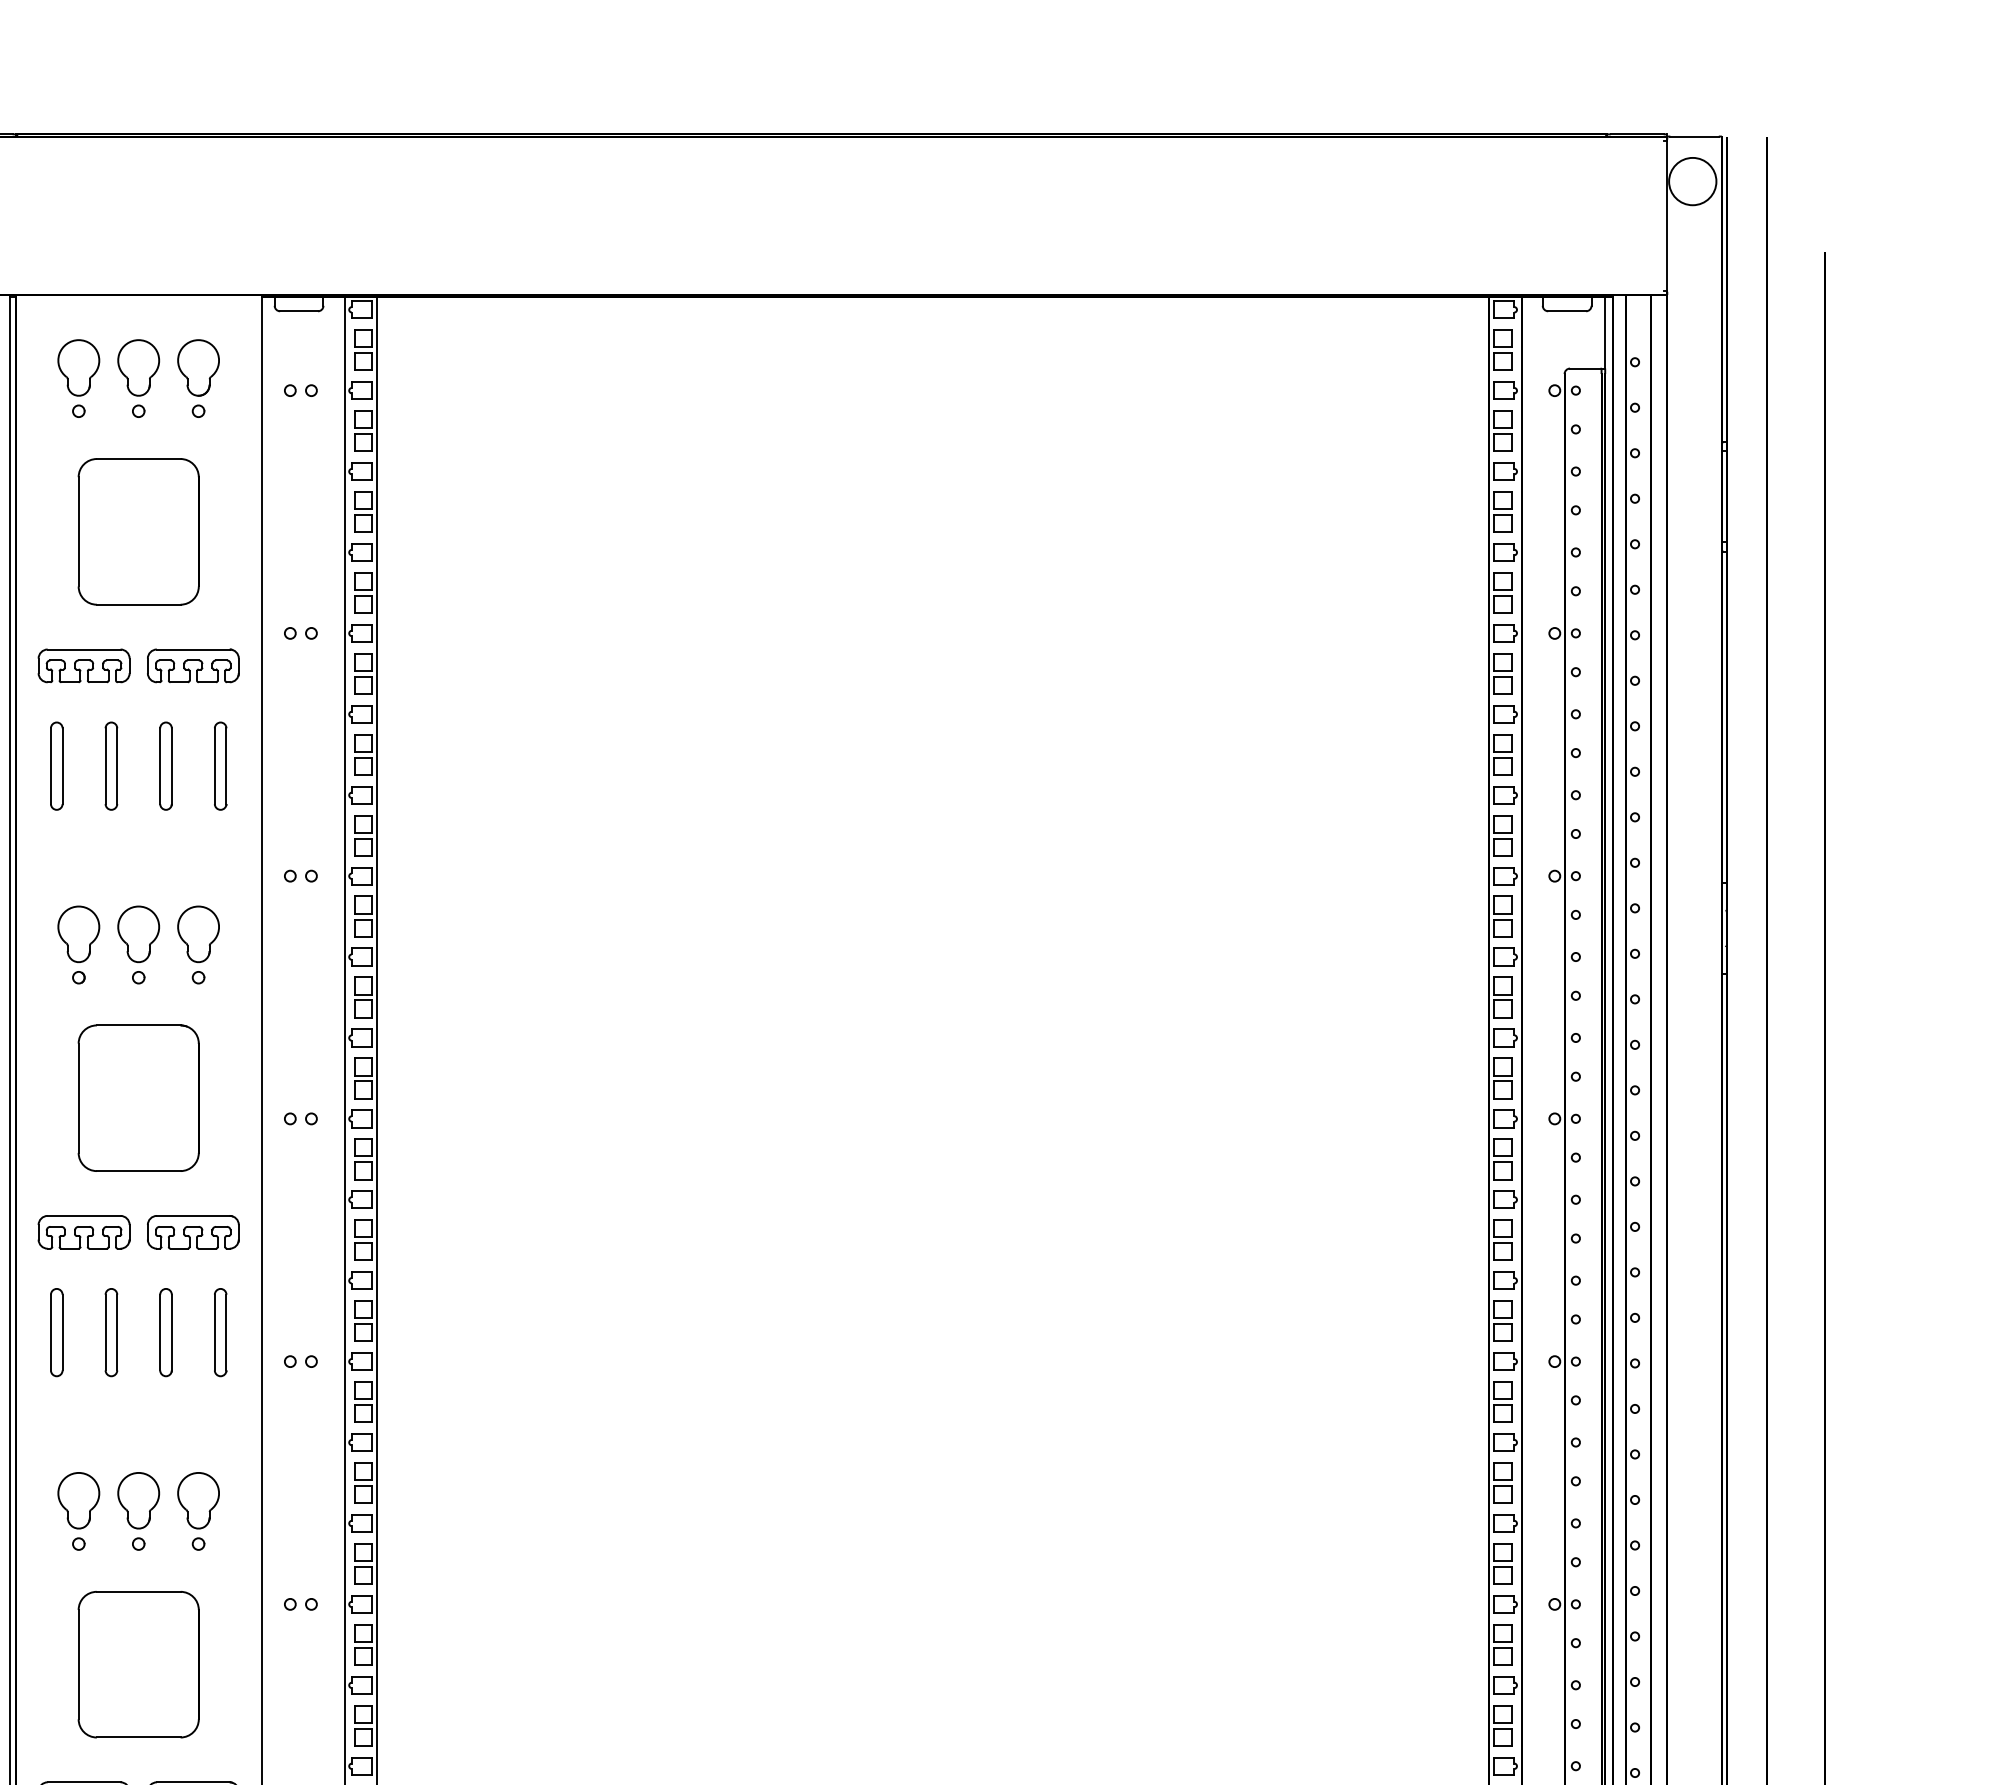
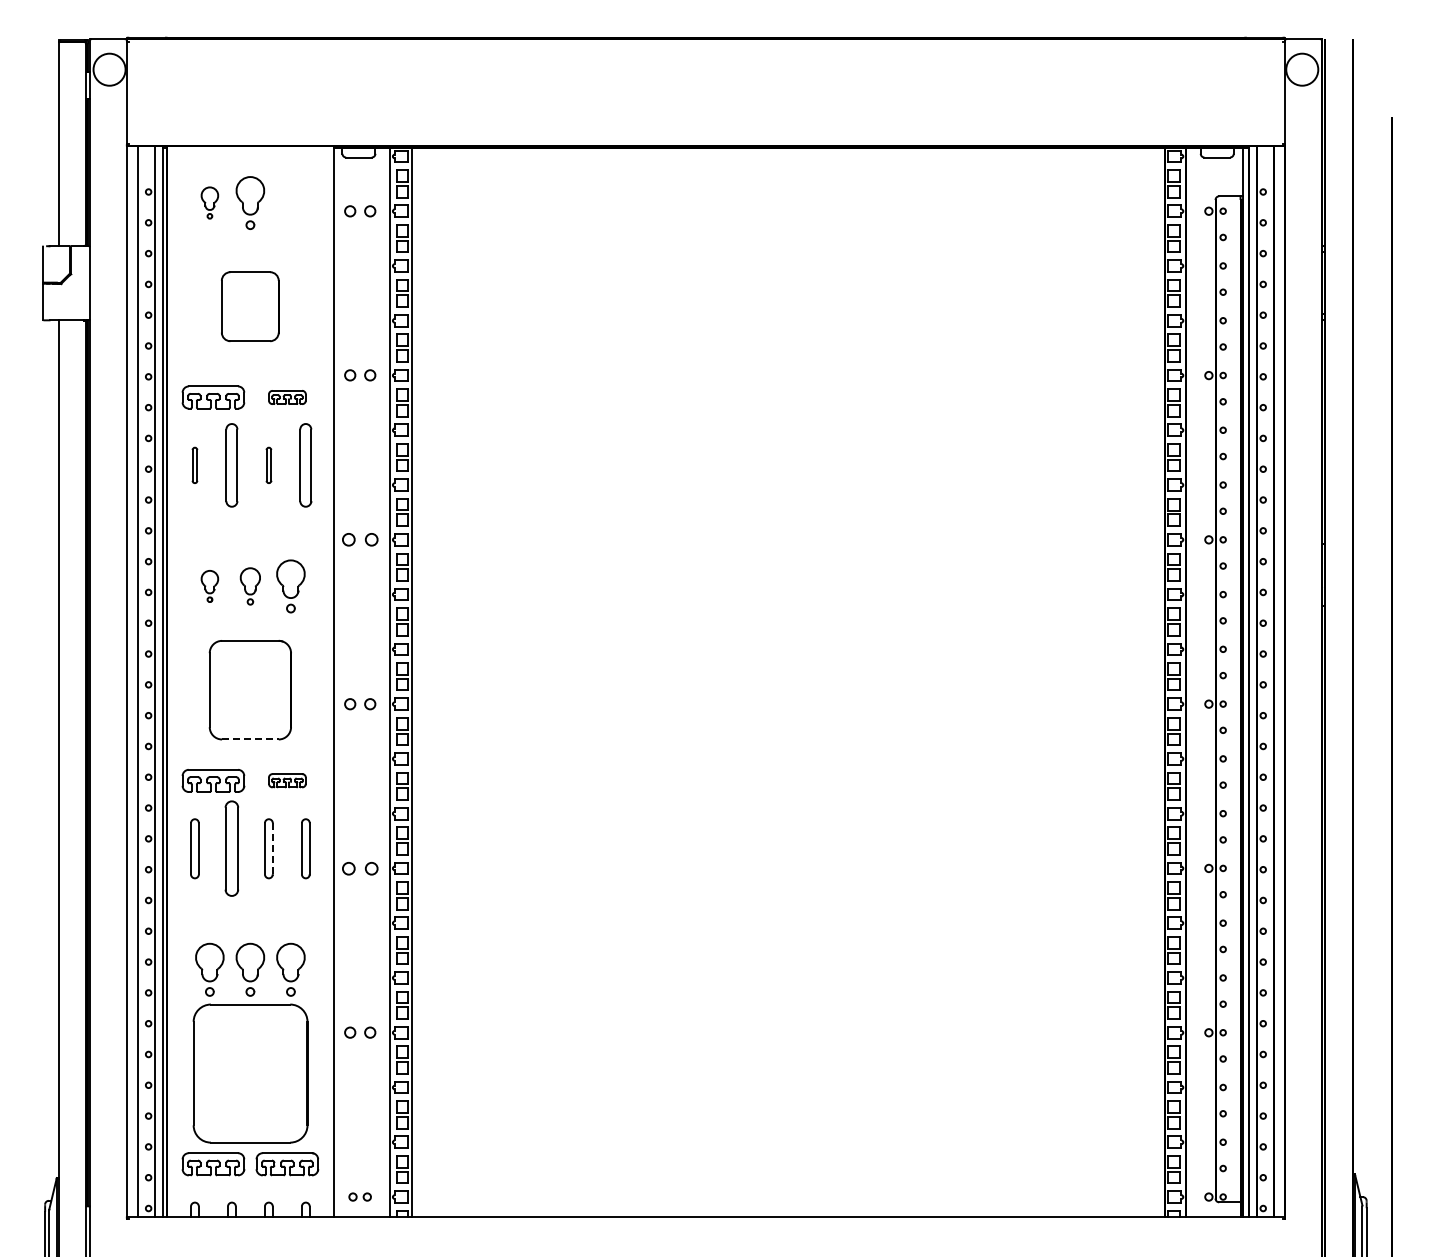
part: (78, 377) -> (209, 202), size x0.6
part: (197, 377) -> (290, 202), removed
part: (299, 389) -> (359, 210), size x1.4
part: (137, 531) -> (249, 306), size x0.7
part: (299, 633) -> (359, 375), size x1.4
part: (193, 665) -> (287, 397), size x0.6
part: (56, 766) -> (194, 465), size x0.6
part: (110, 766) -> (231, 465), size x1.4
part: (165, 766) -> (268, 465), size x0.6
part: (220, 766) -> (305, 465), size x1.4
part: (299, 875) -> (359, 539), size x1.6
part: (78, 945) -> (209, 586), size x0.6
part: (138, 945) -> (250, 586), size x0.7
part: (299, 1117) -> (359, 703), size x1.4
line: (138, 1171) -> (250, 739), solid -> dashed
part: (193, 1231) -> (287, 780), size x0.6
part: (110, 1332) -> (231, 848), size x1.6
line: (171, 1332) -> (272, 848), solid -> dashed
part: (299, 1360) -> (359, 867), size x1.6
part: (299, 1604) -> (359, 1032), size x1.4
part: (137, 1664) -> (249, 1073), size x1.4

